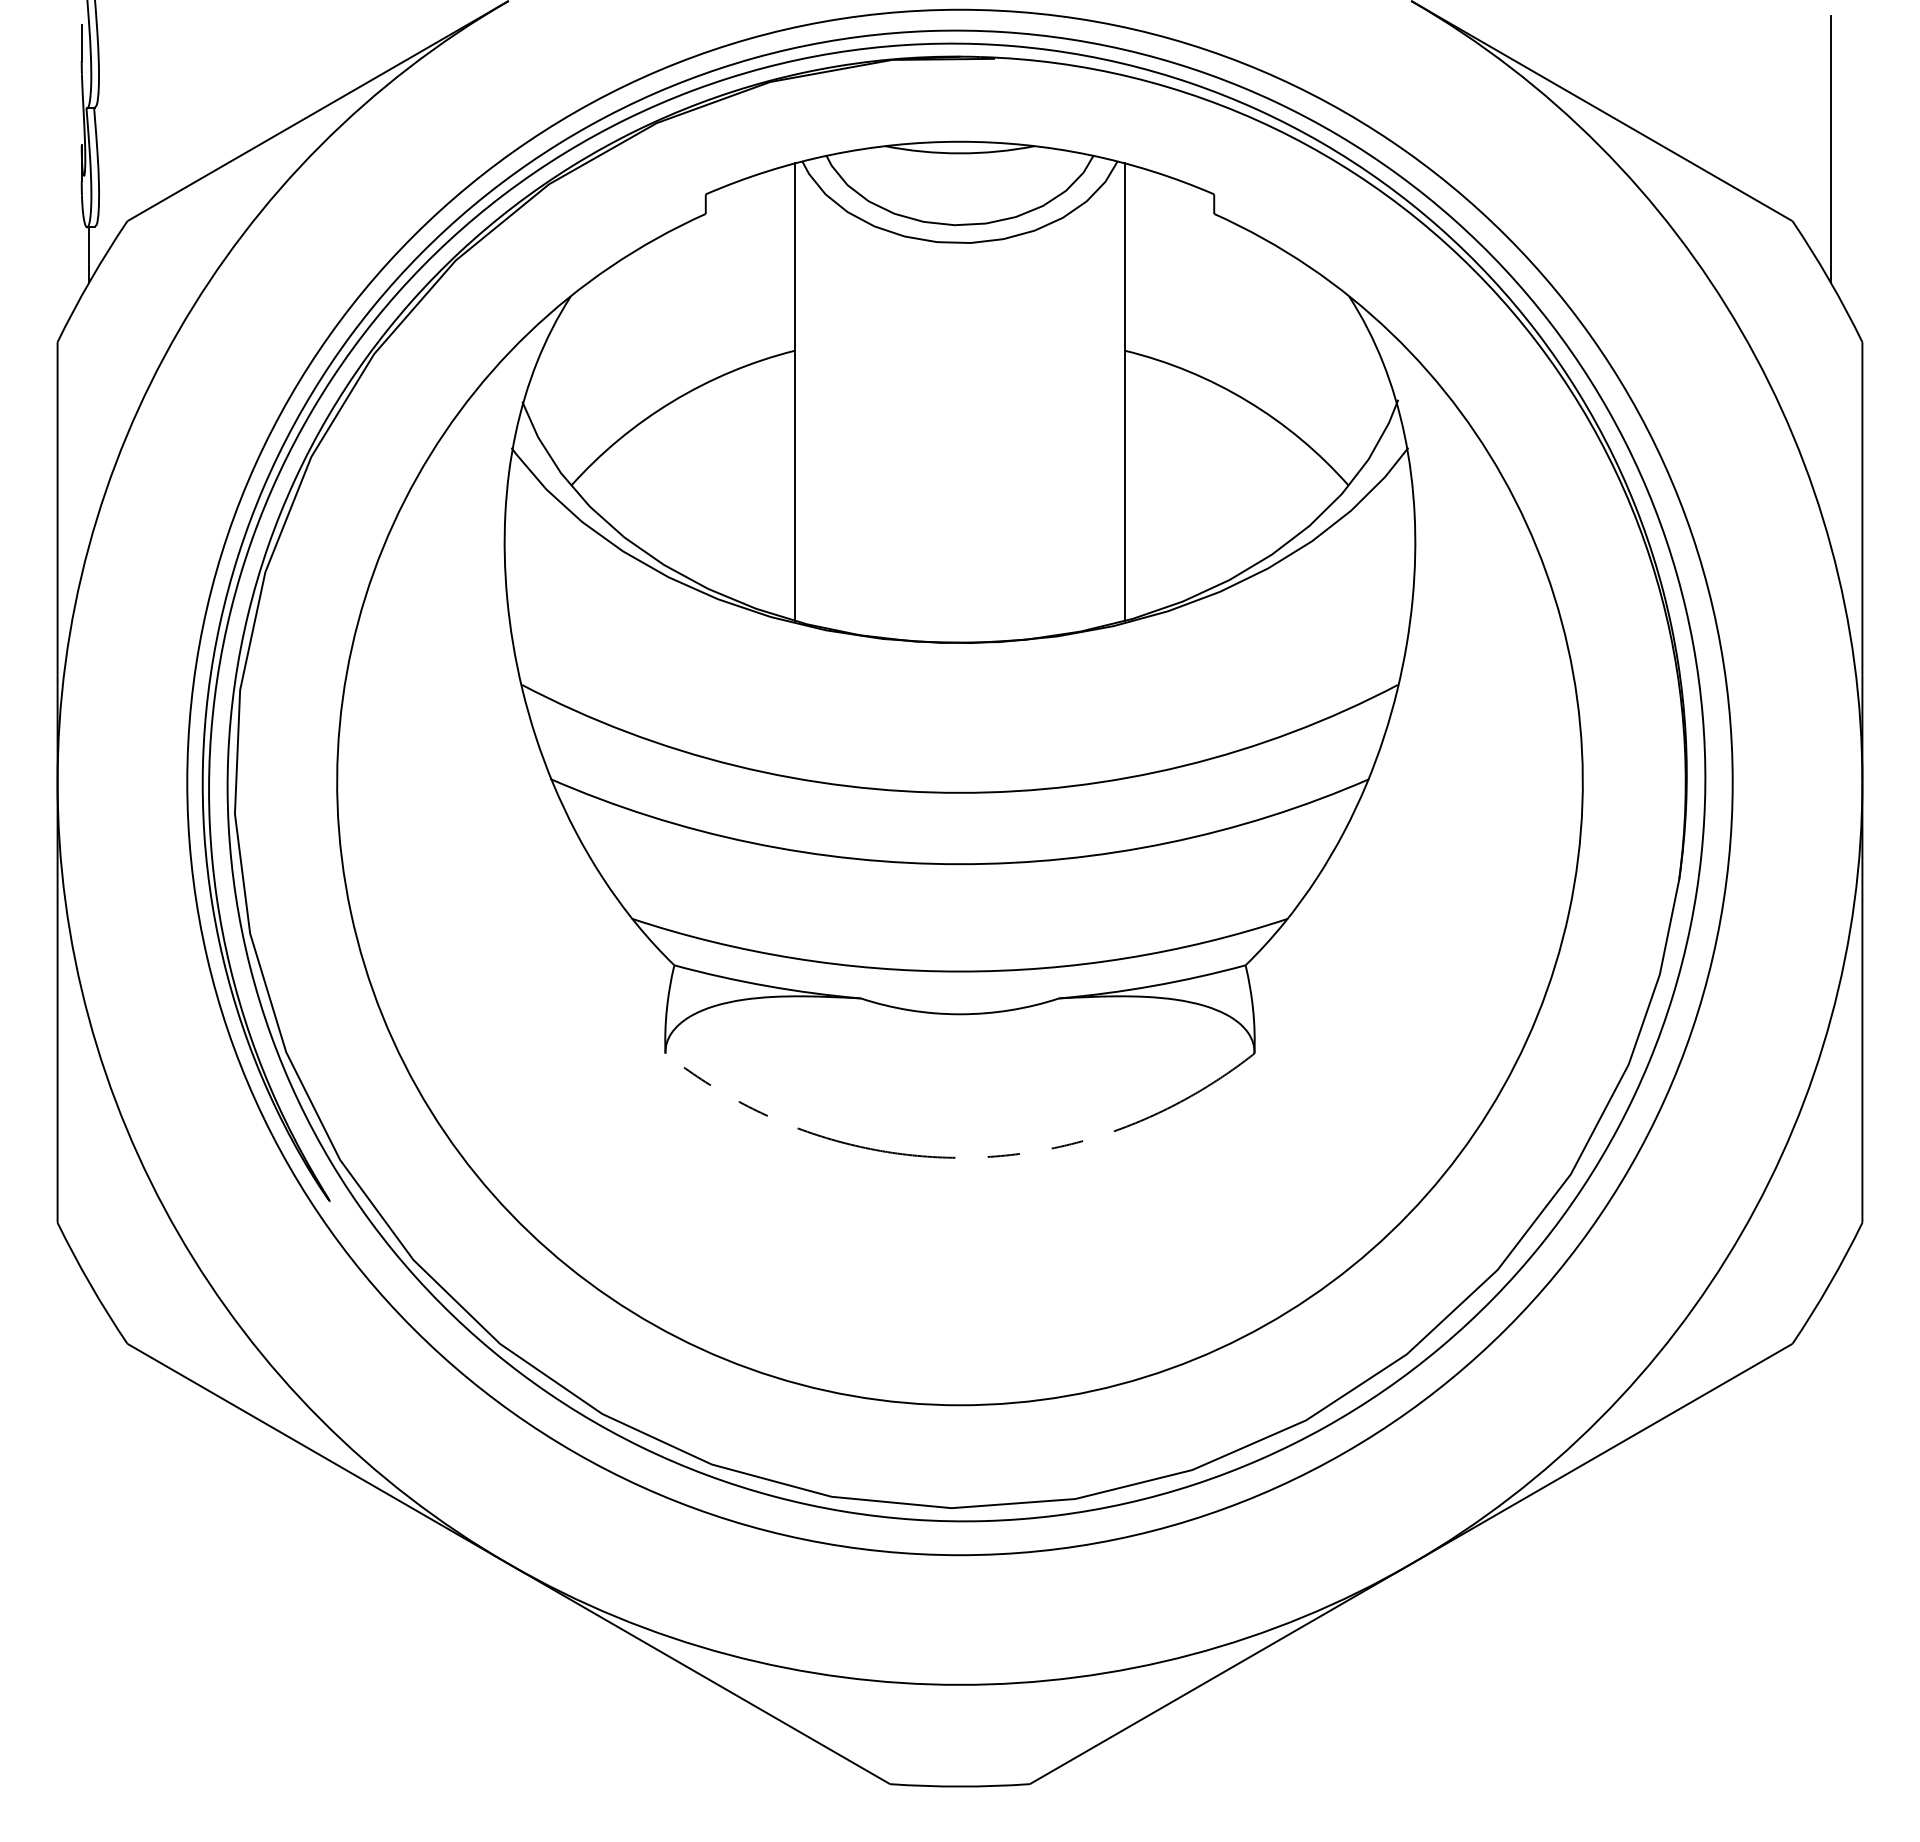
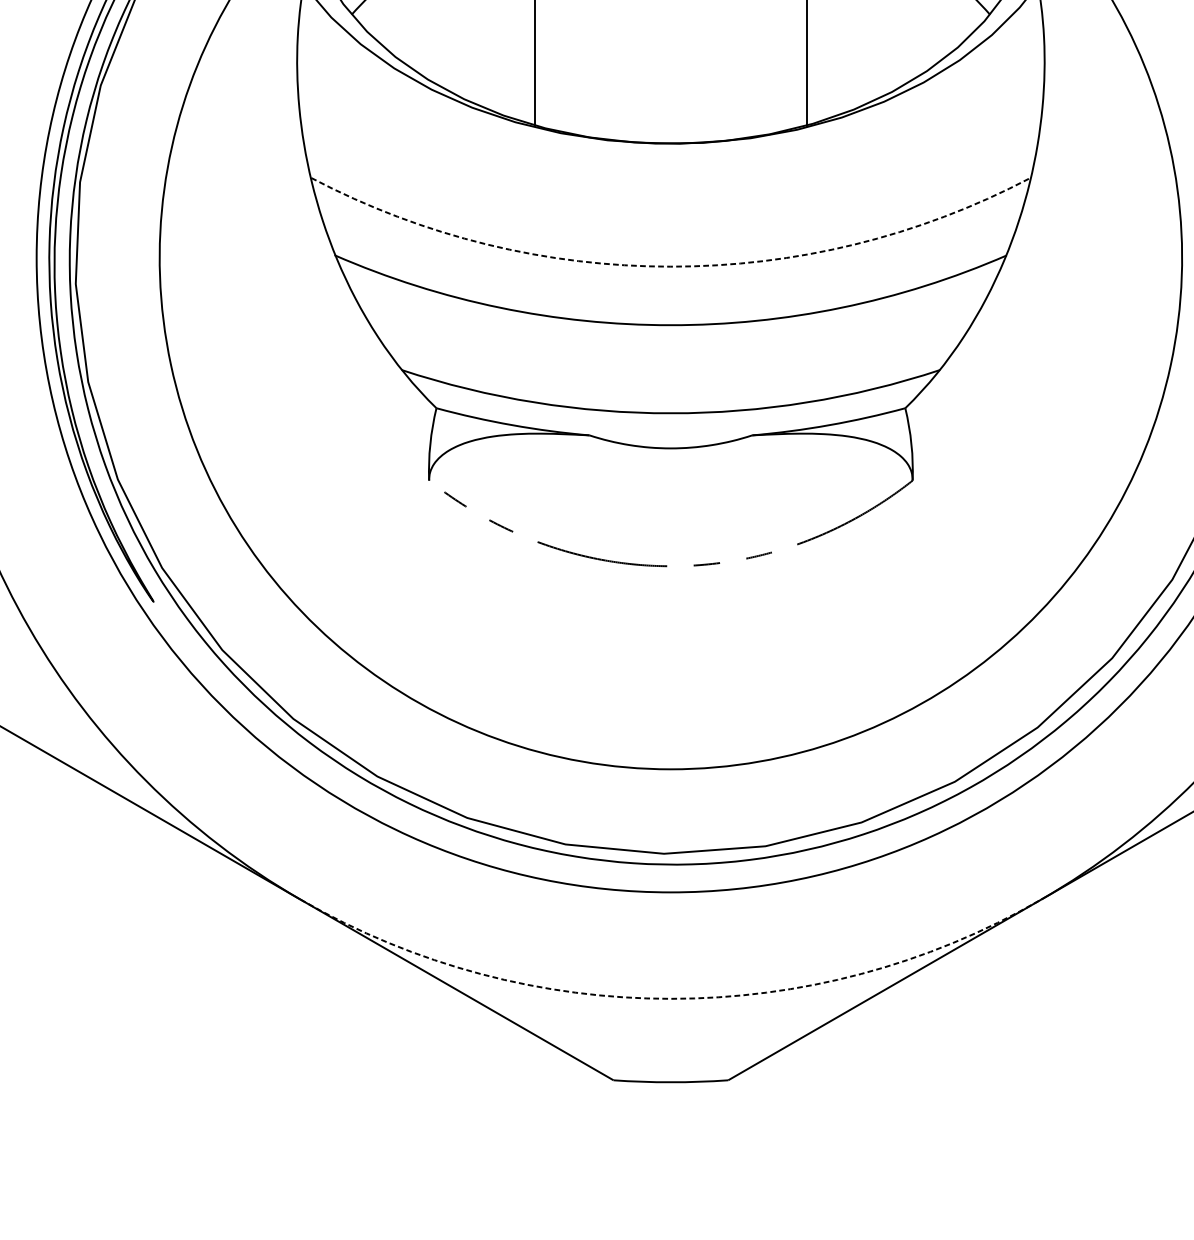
arc: (959, 792) -> (670, 266), solid -> dashed
arc: (960, 1684) -> (671, 998), solid -> dashed

